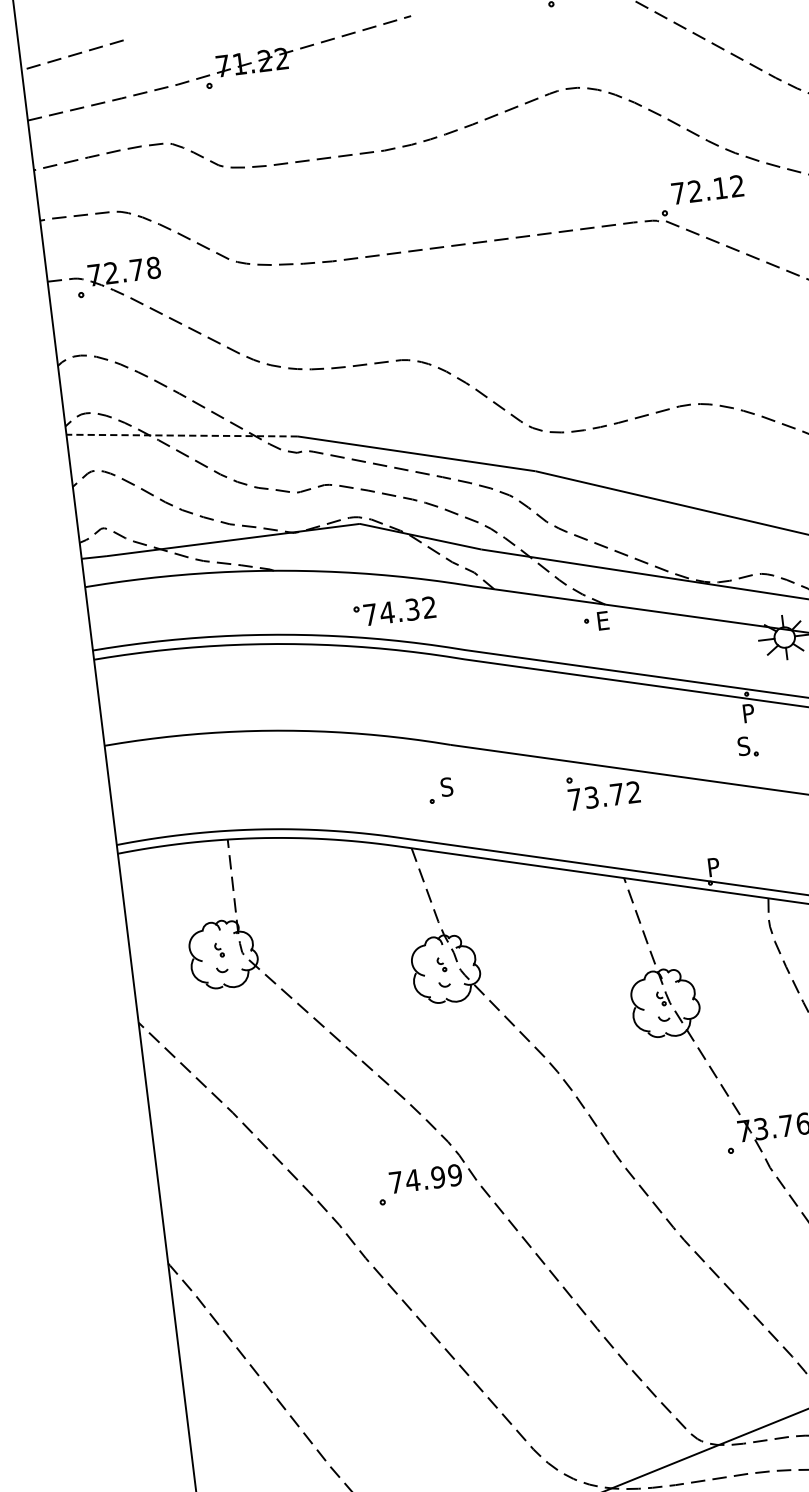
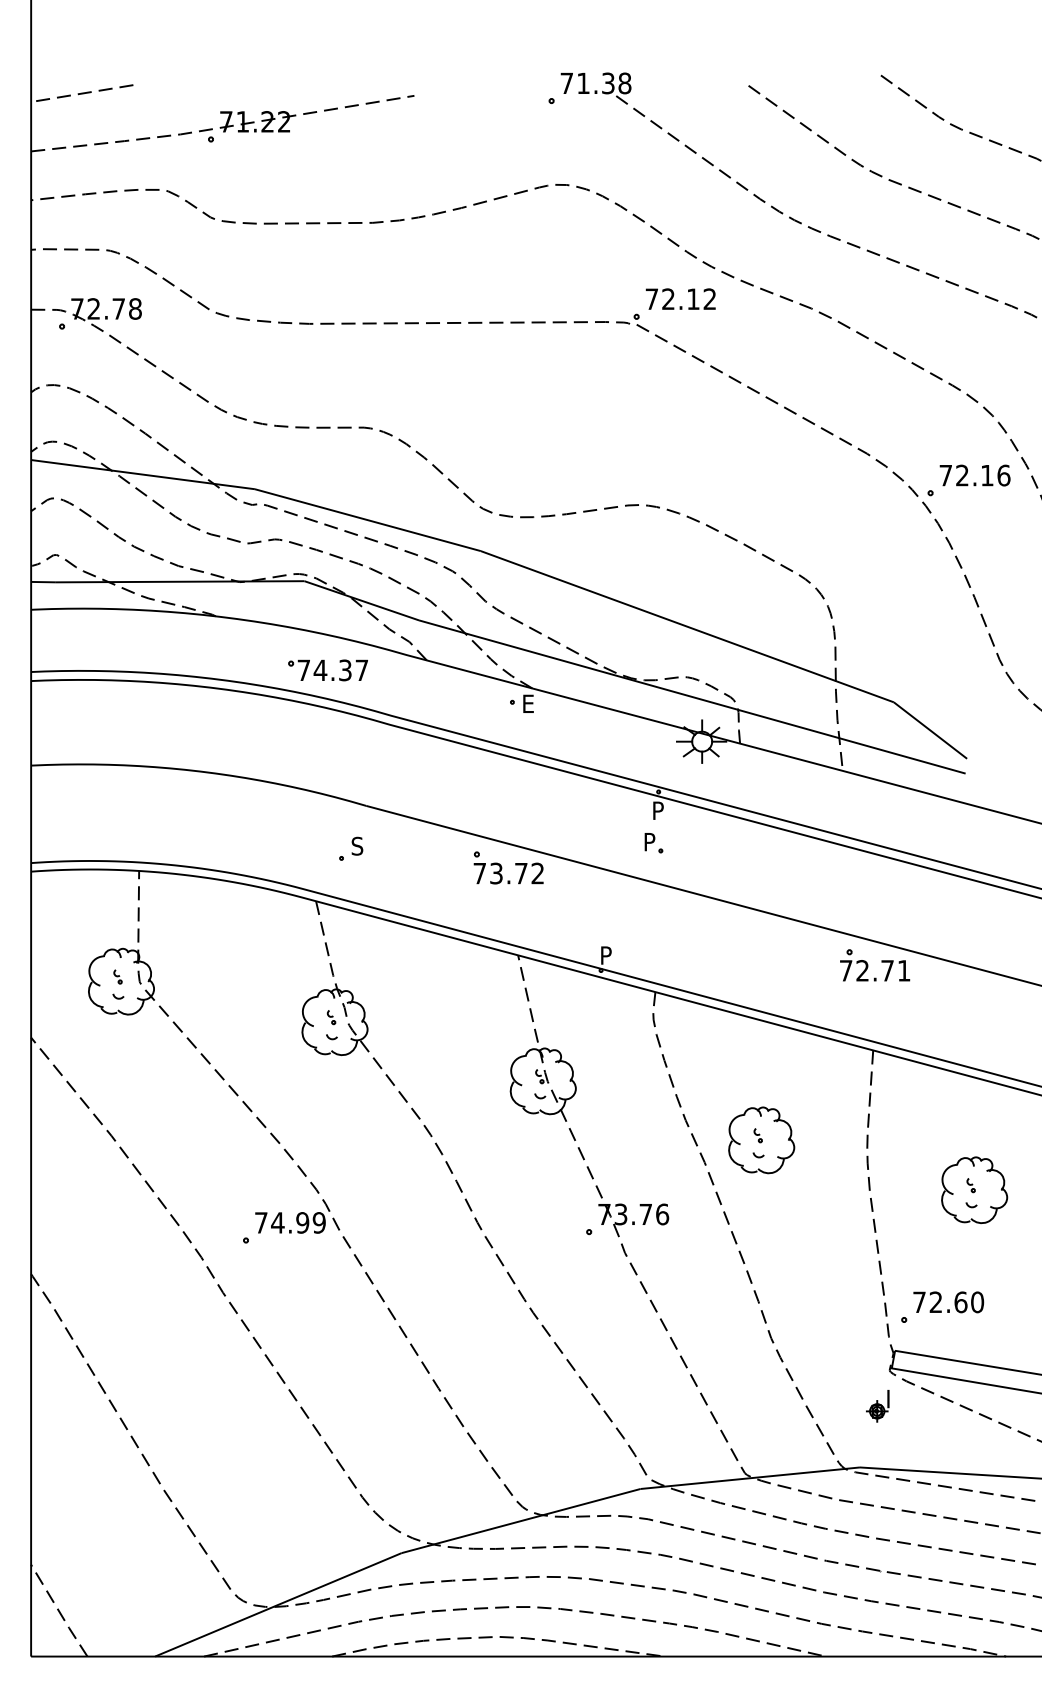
line: (182, 435) -> (143, 474), dashed -> solid
text: (428, 606) -> (361, 669), 74.32 -> 74.37
text: (743, 745) -> (649, 841), S -> P

